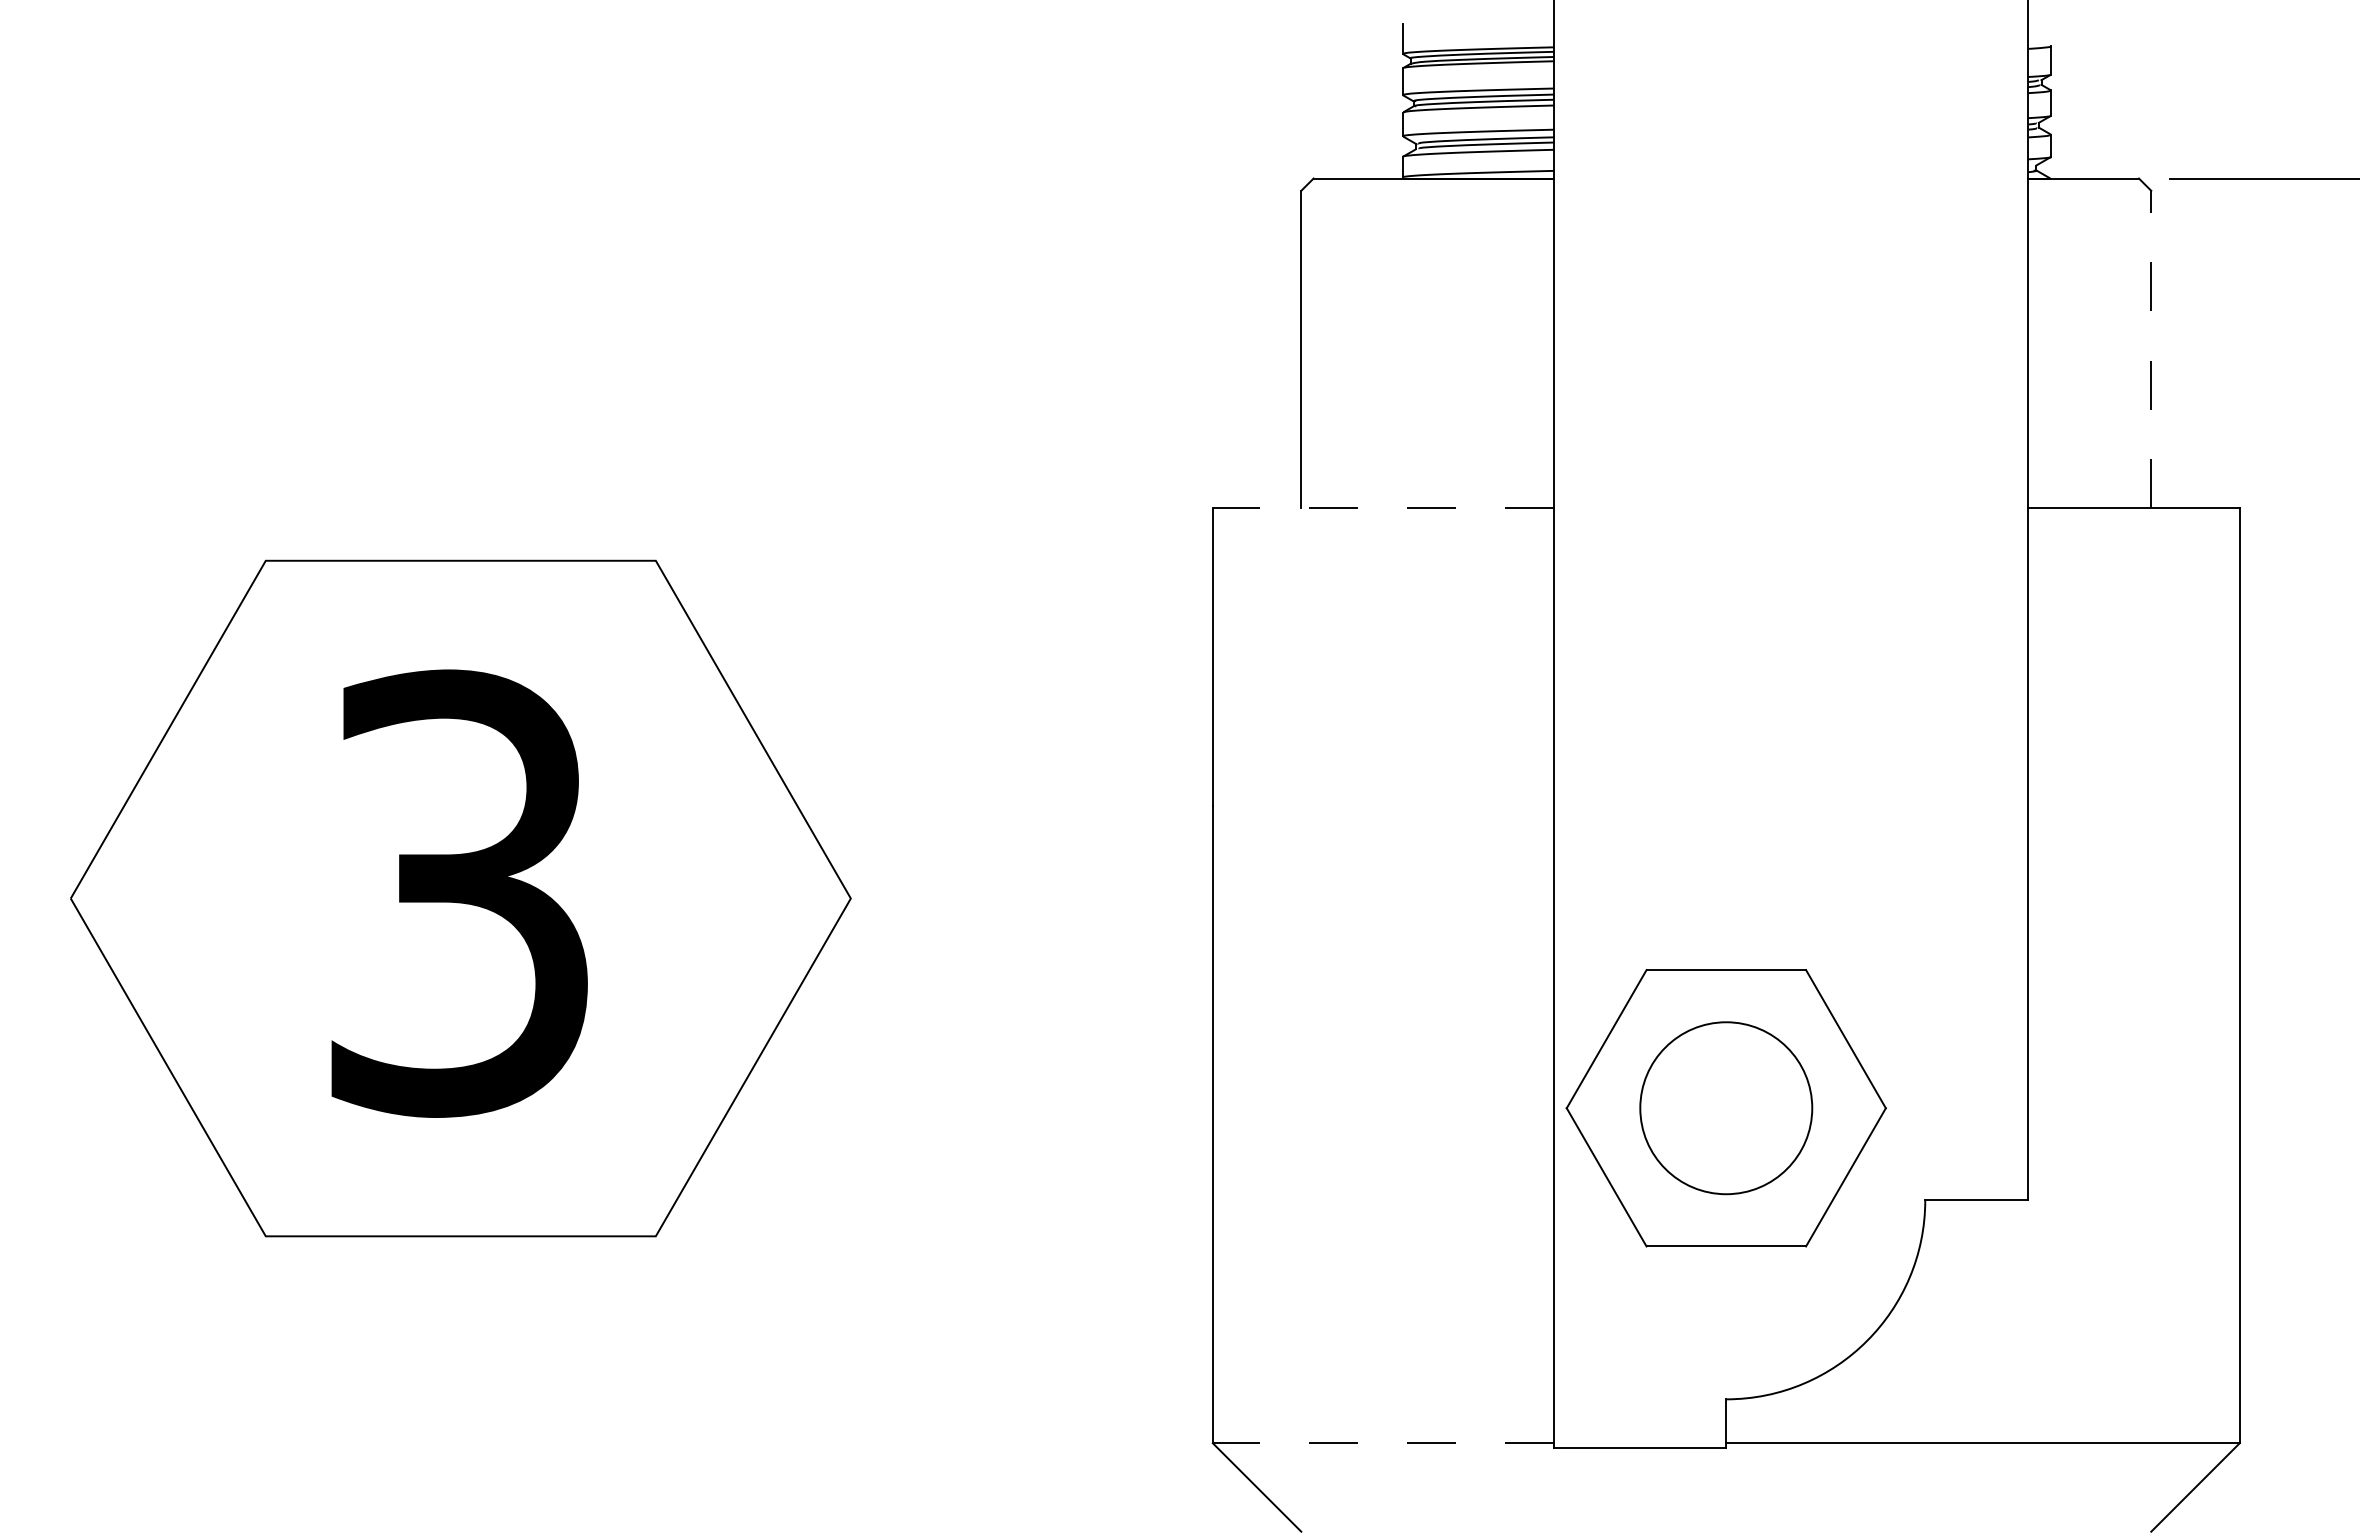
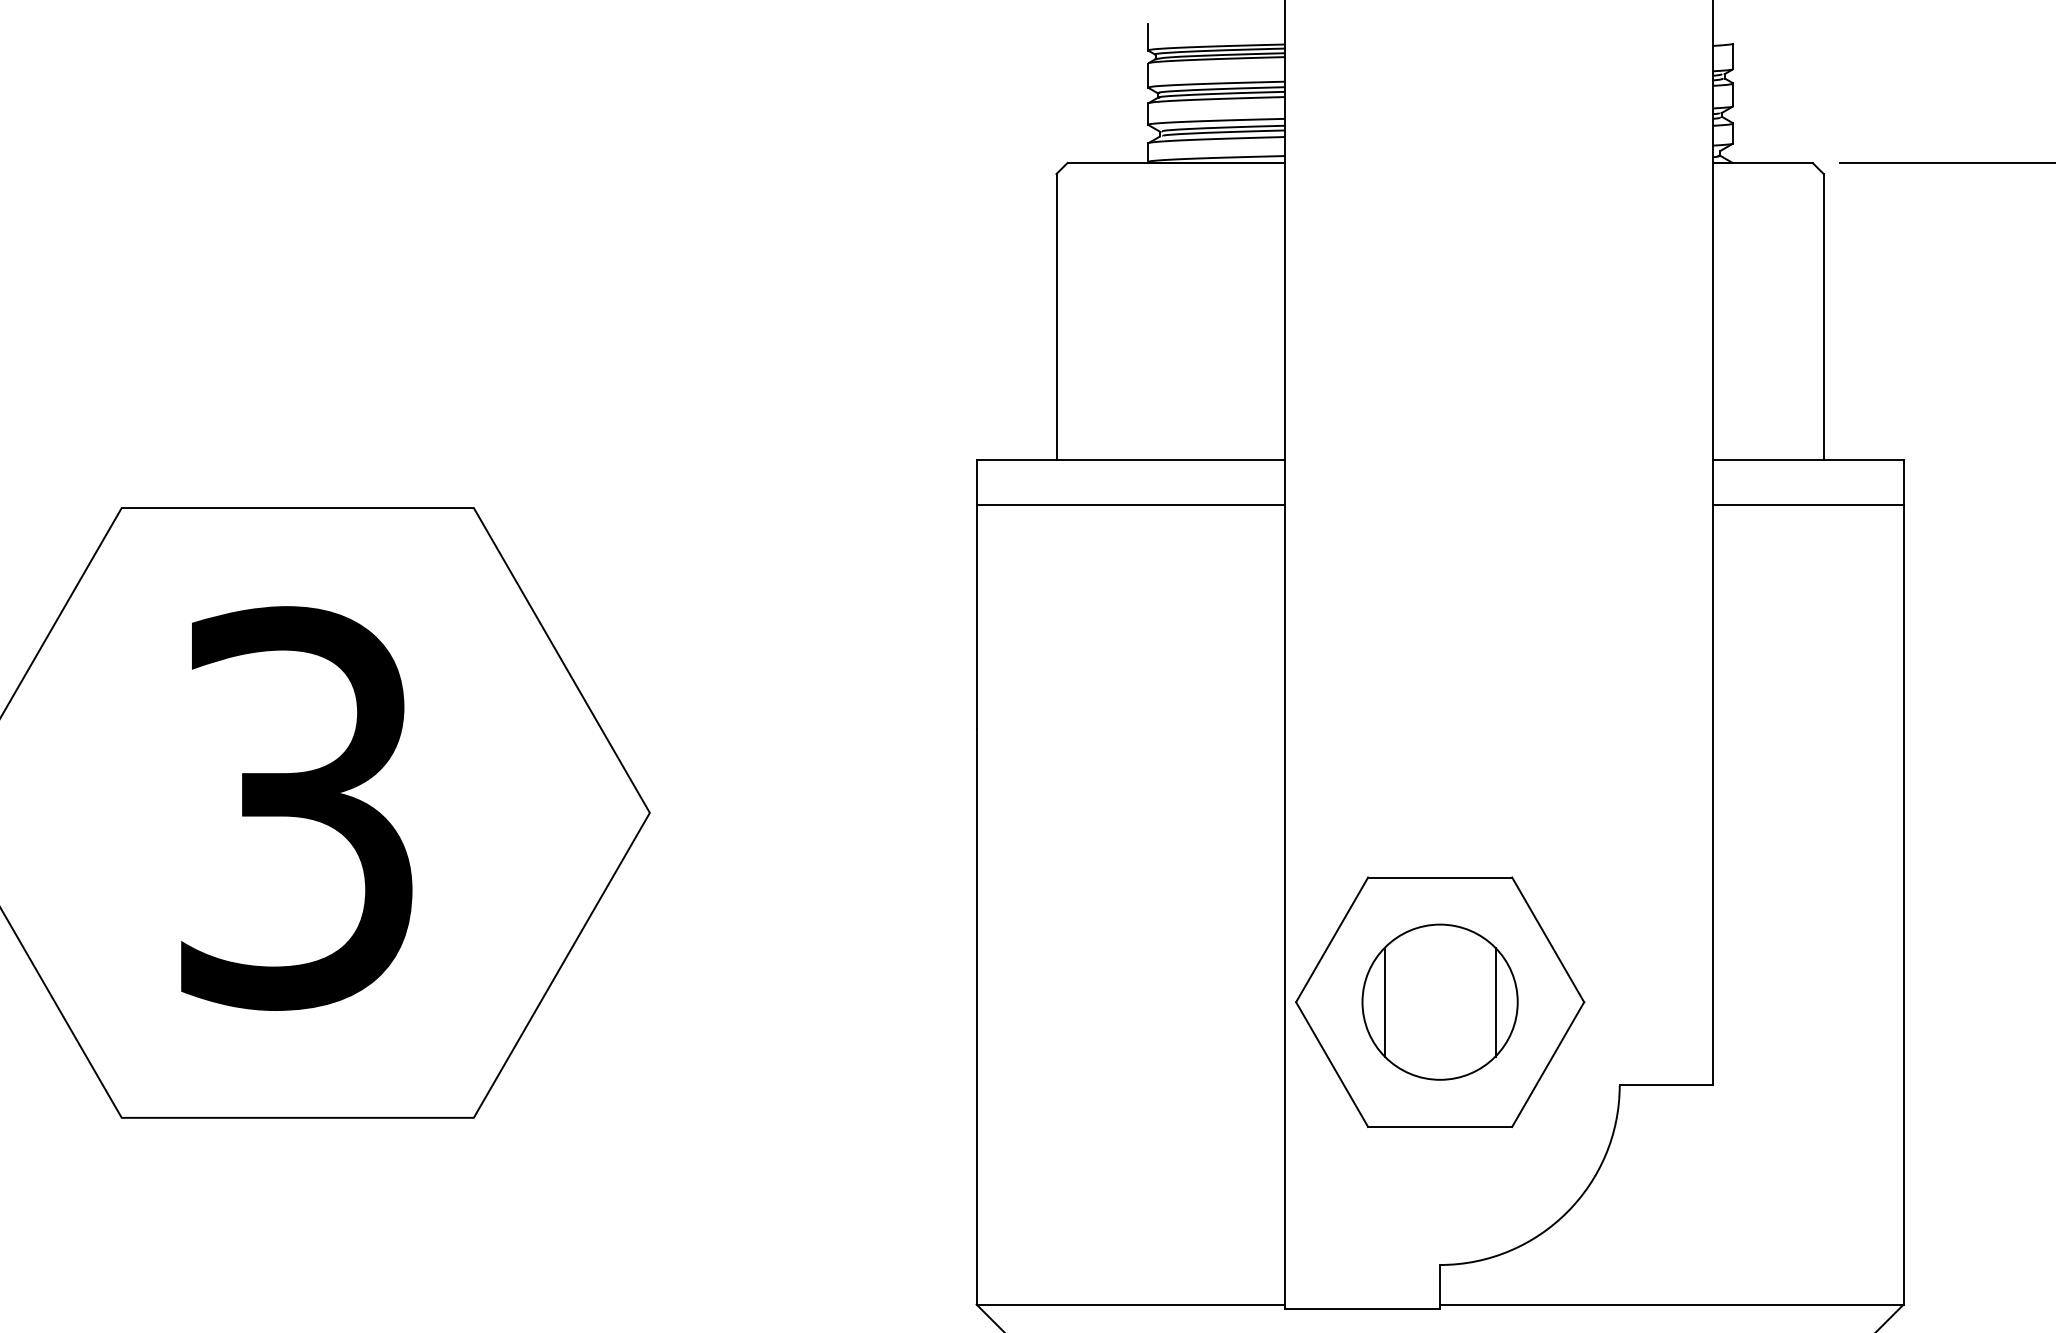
line: (2151, 349) -> (1823, 317), dashed -> solid
line: (1383, 507) -> (1130, 459), dashed -> solid
line: (1383, 557) -> (1130, 505), added
line: (2133, 557) -> (1807, 505), added
line: (1664, 1108) -> (1384, 1002), added
line: (1787, 1108) -> (1495, 1002), added
line: (1383, 1443) -> (1130, 1304), dashed -> solid

